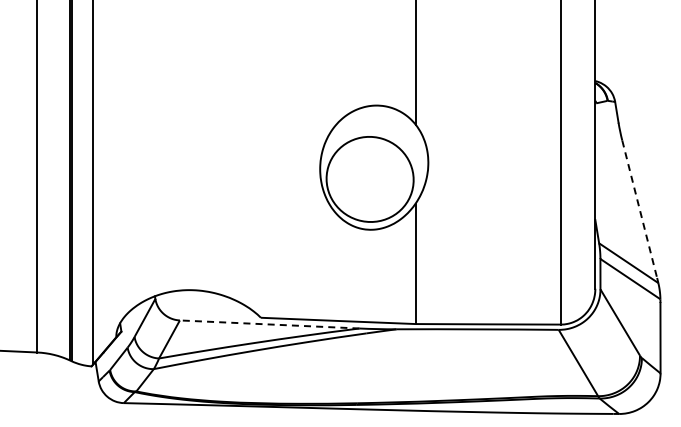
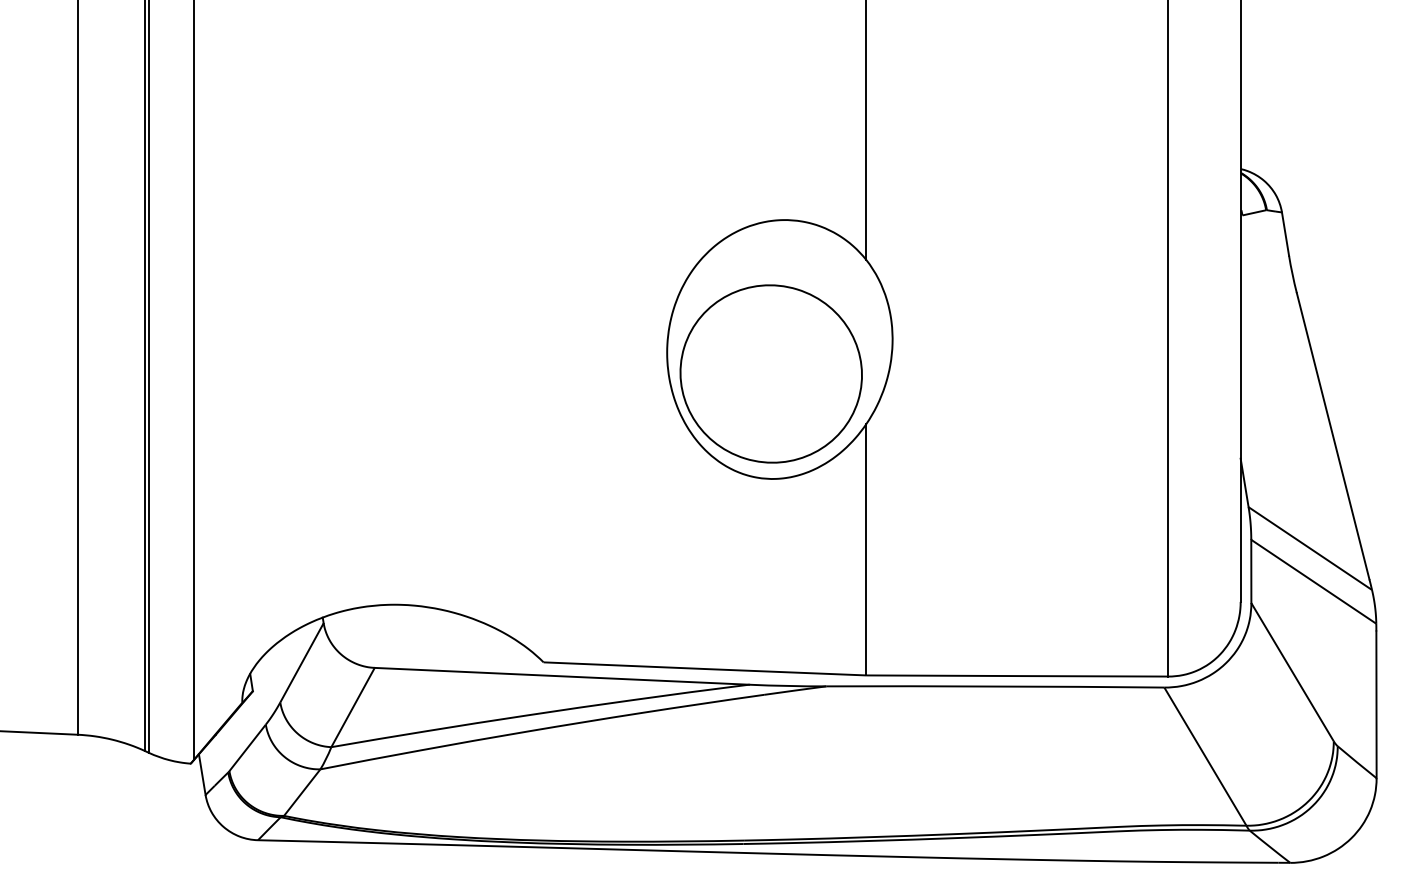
line: (639, 209) -> (1332, 436), dashed -> solid
line: (269, 324) -> (561, 676), dashed -> solid

